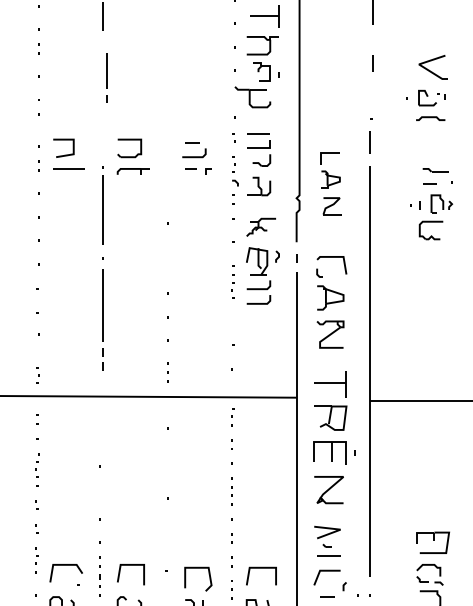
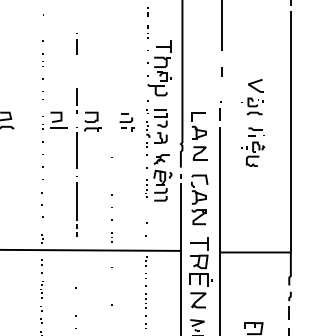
line: (105, 77) -> (76, 100), moved
part: (426, 88) -> (252, 97), moved
part: (331, 184) -> (199, 136), size x1.43

